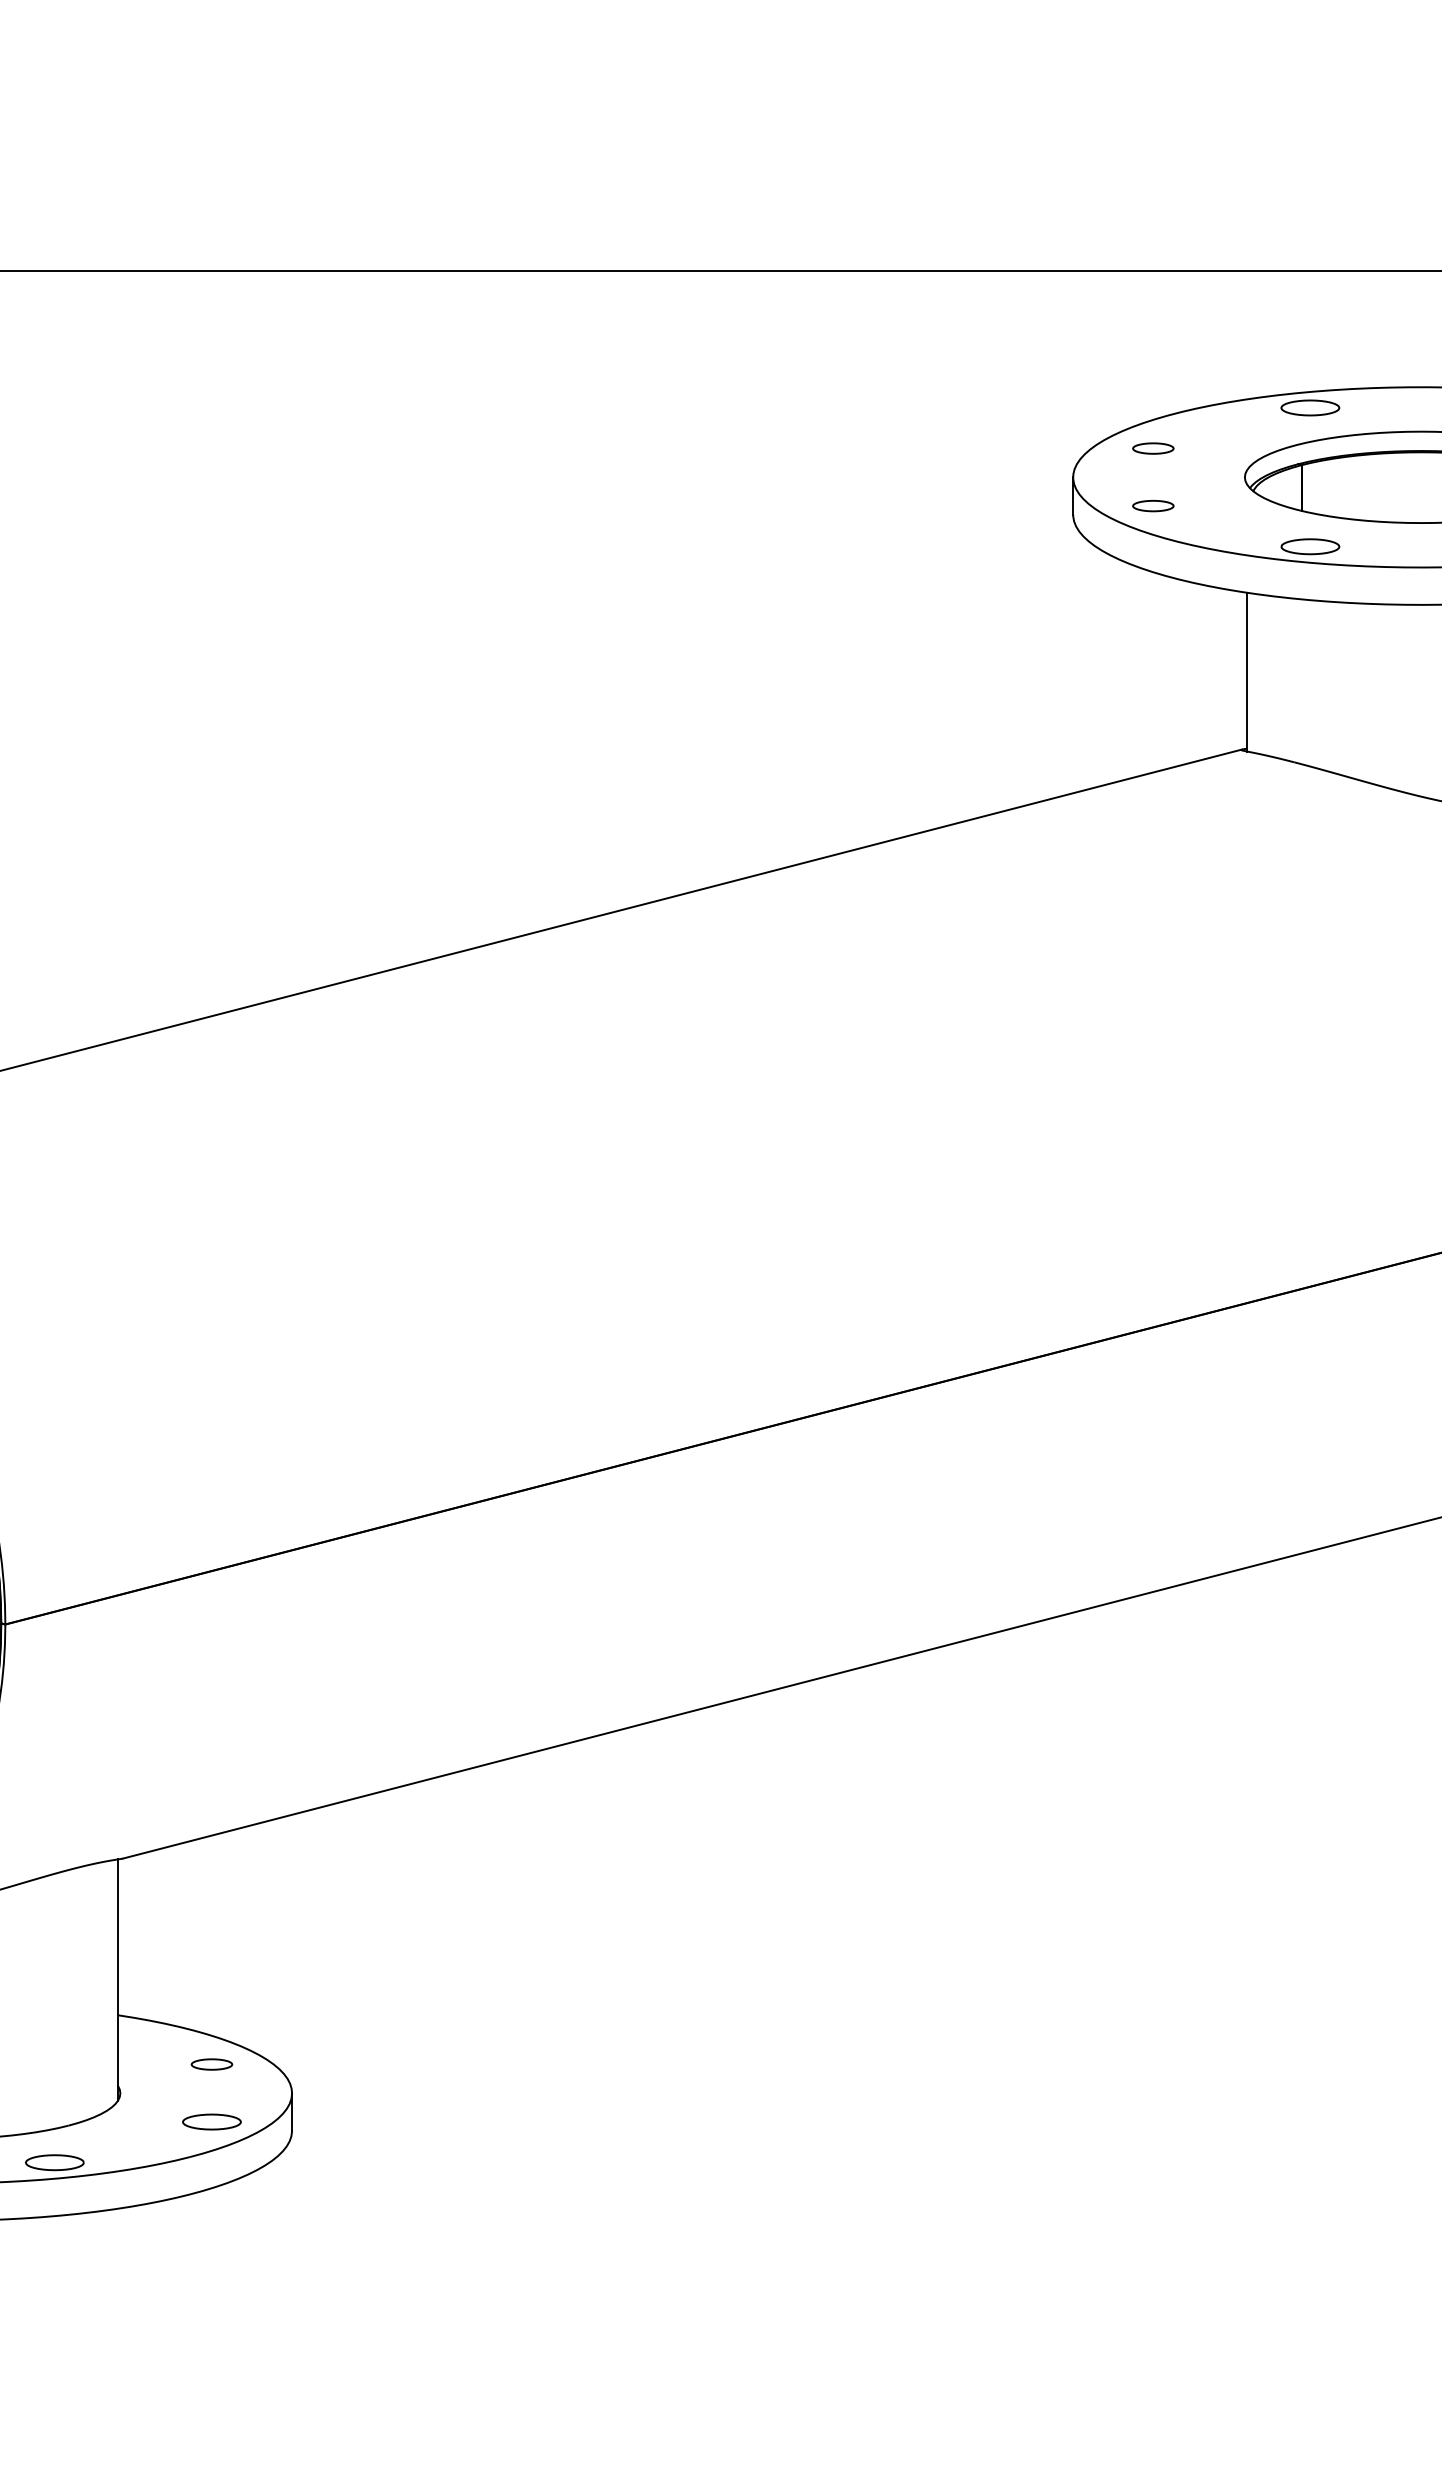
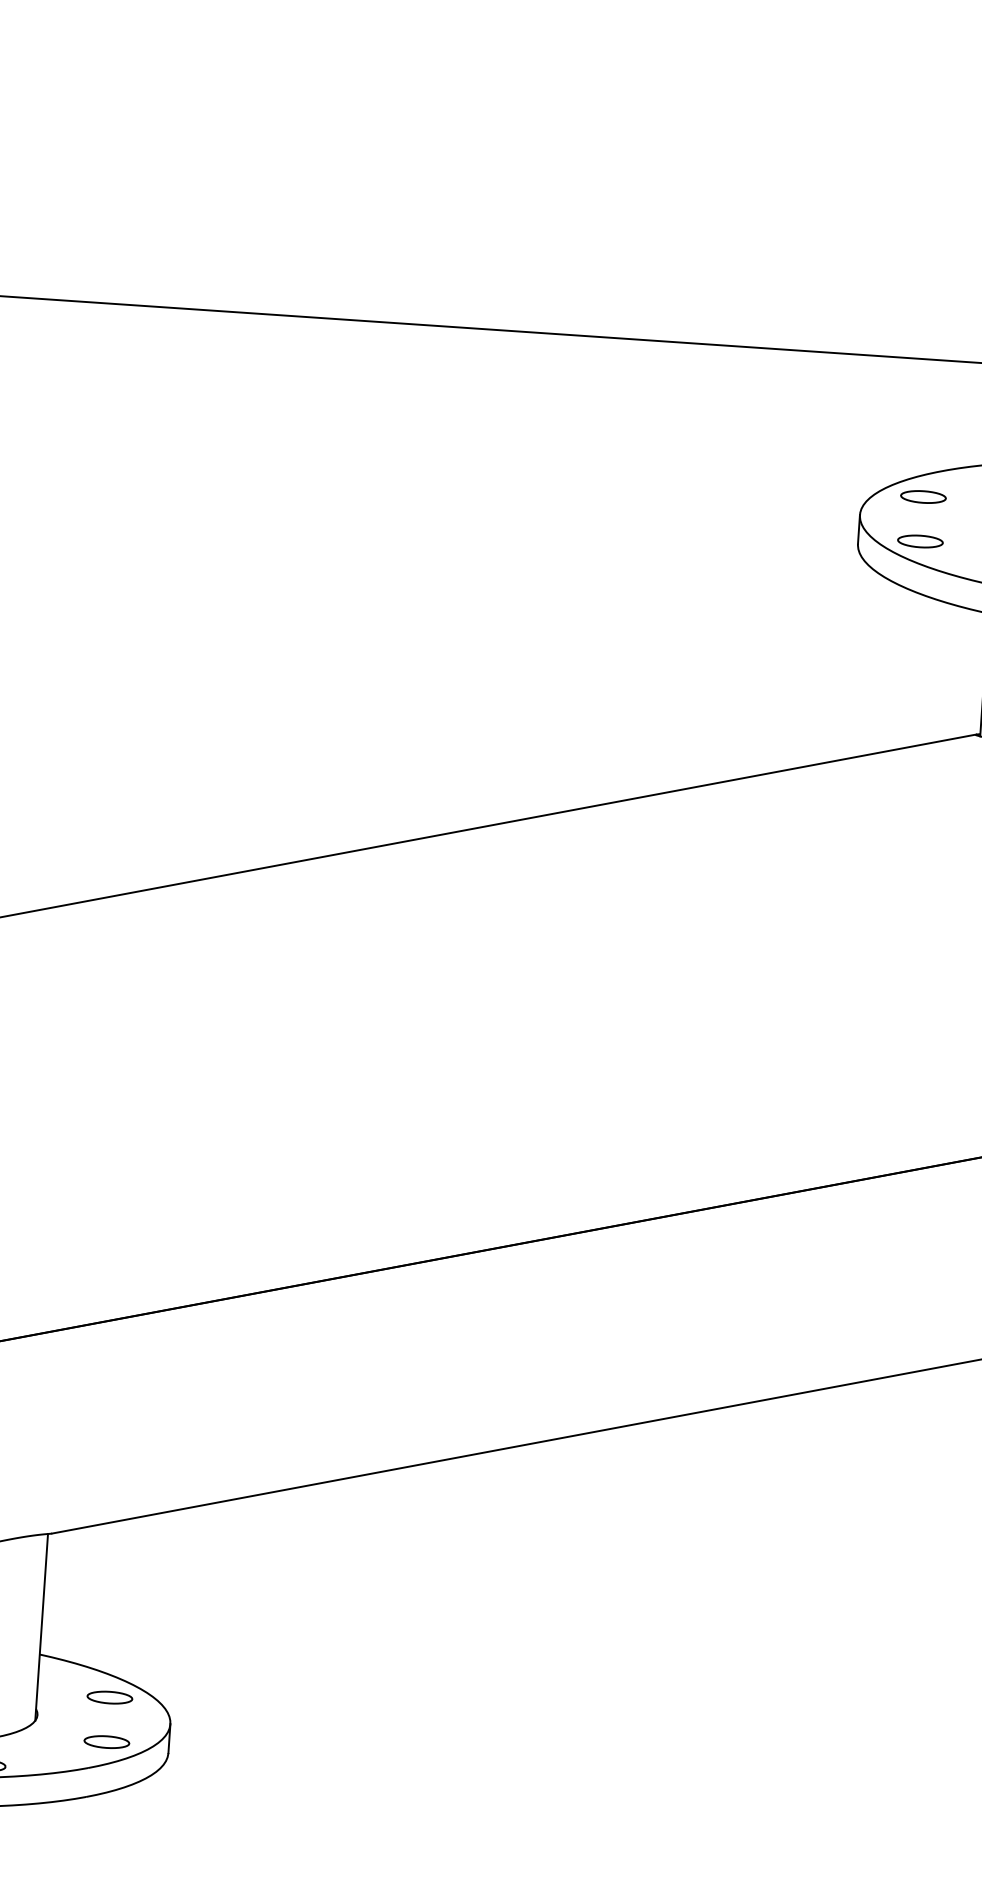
part: (1153, 448) -> (923, 496), size x1.43
part: (1153, 505) -> (920, 541), size x1.43
part: (211, 2064) -> (109, 1697), size x1.43

